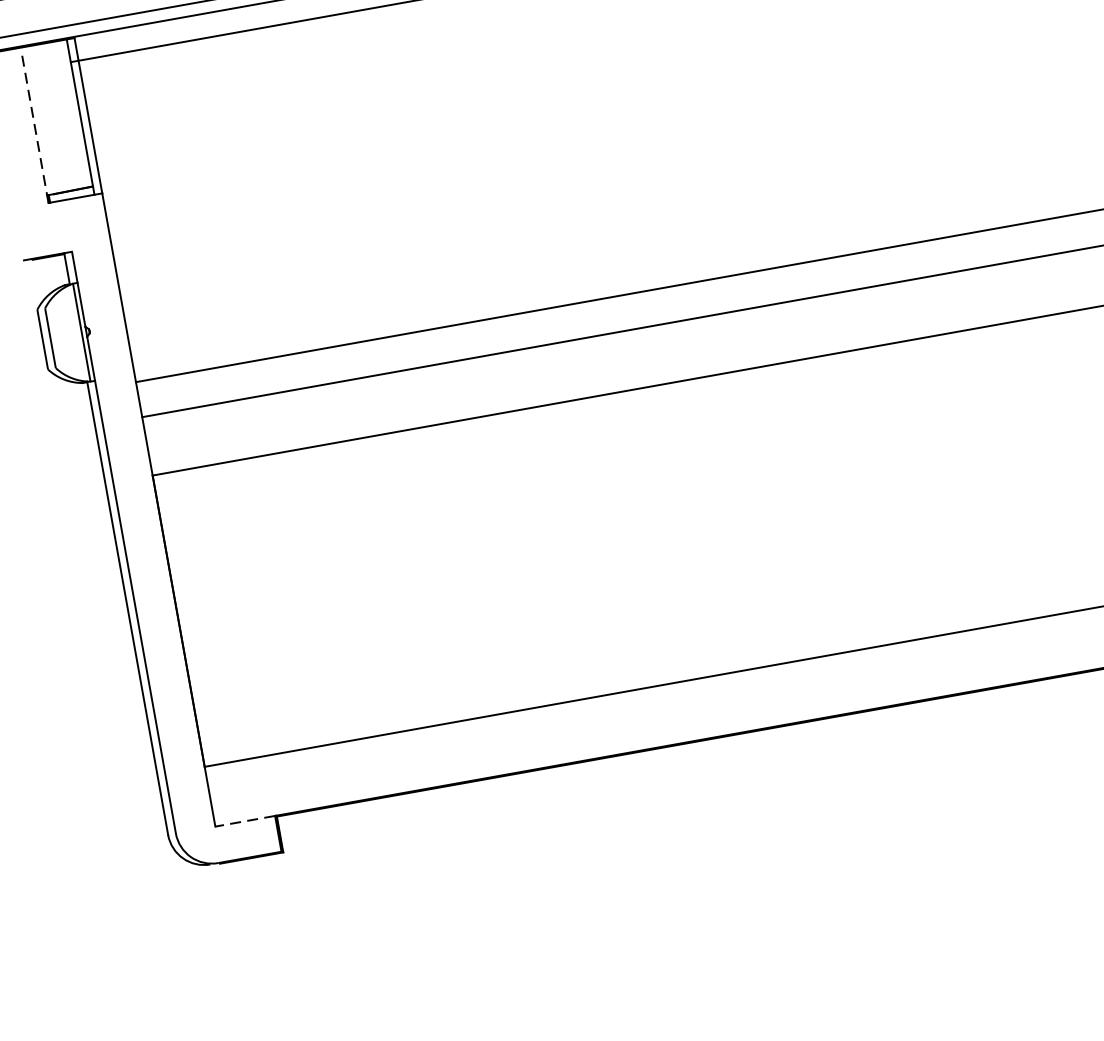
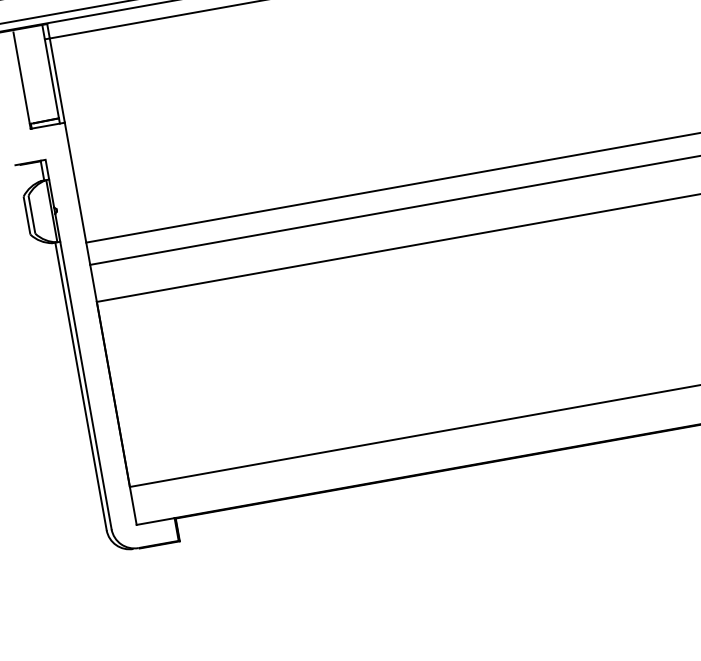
line: (35, 126) -> (22, 80), dashed -> solid
line: (244, 821) -> (155, 521), dashed -> solid

